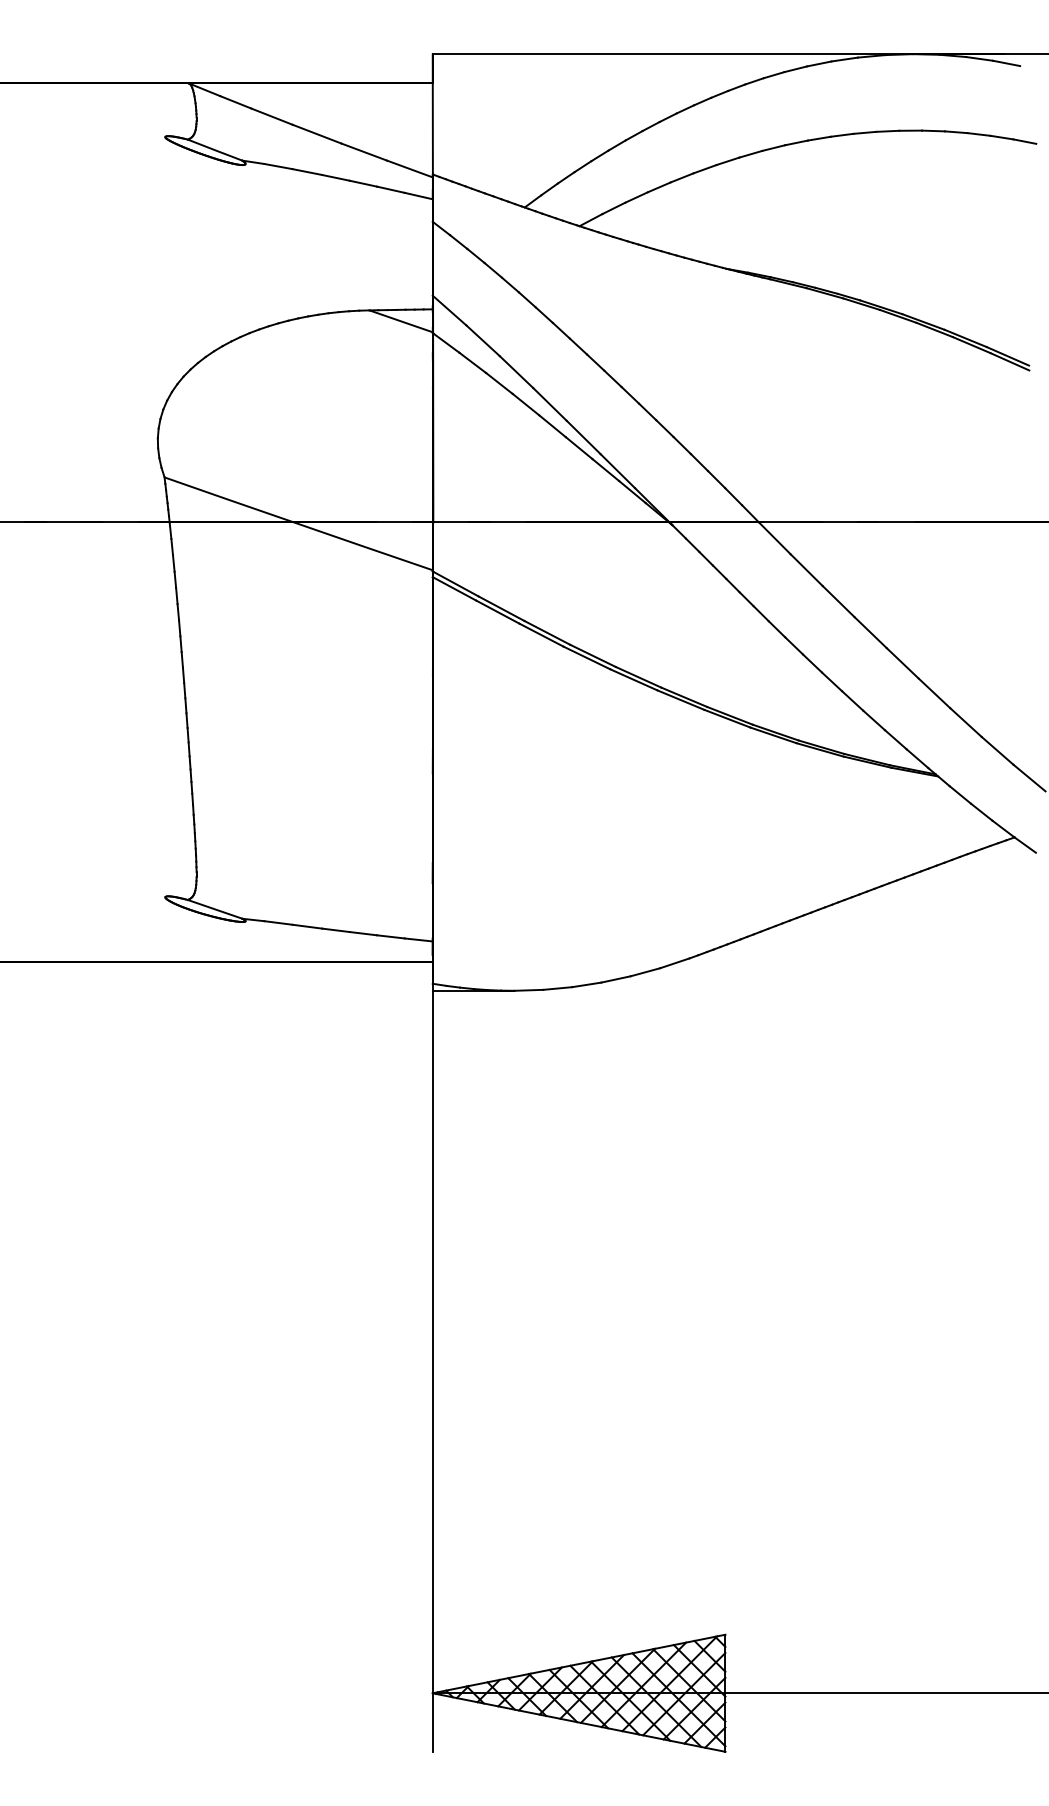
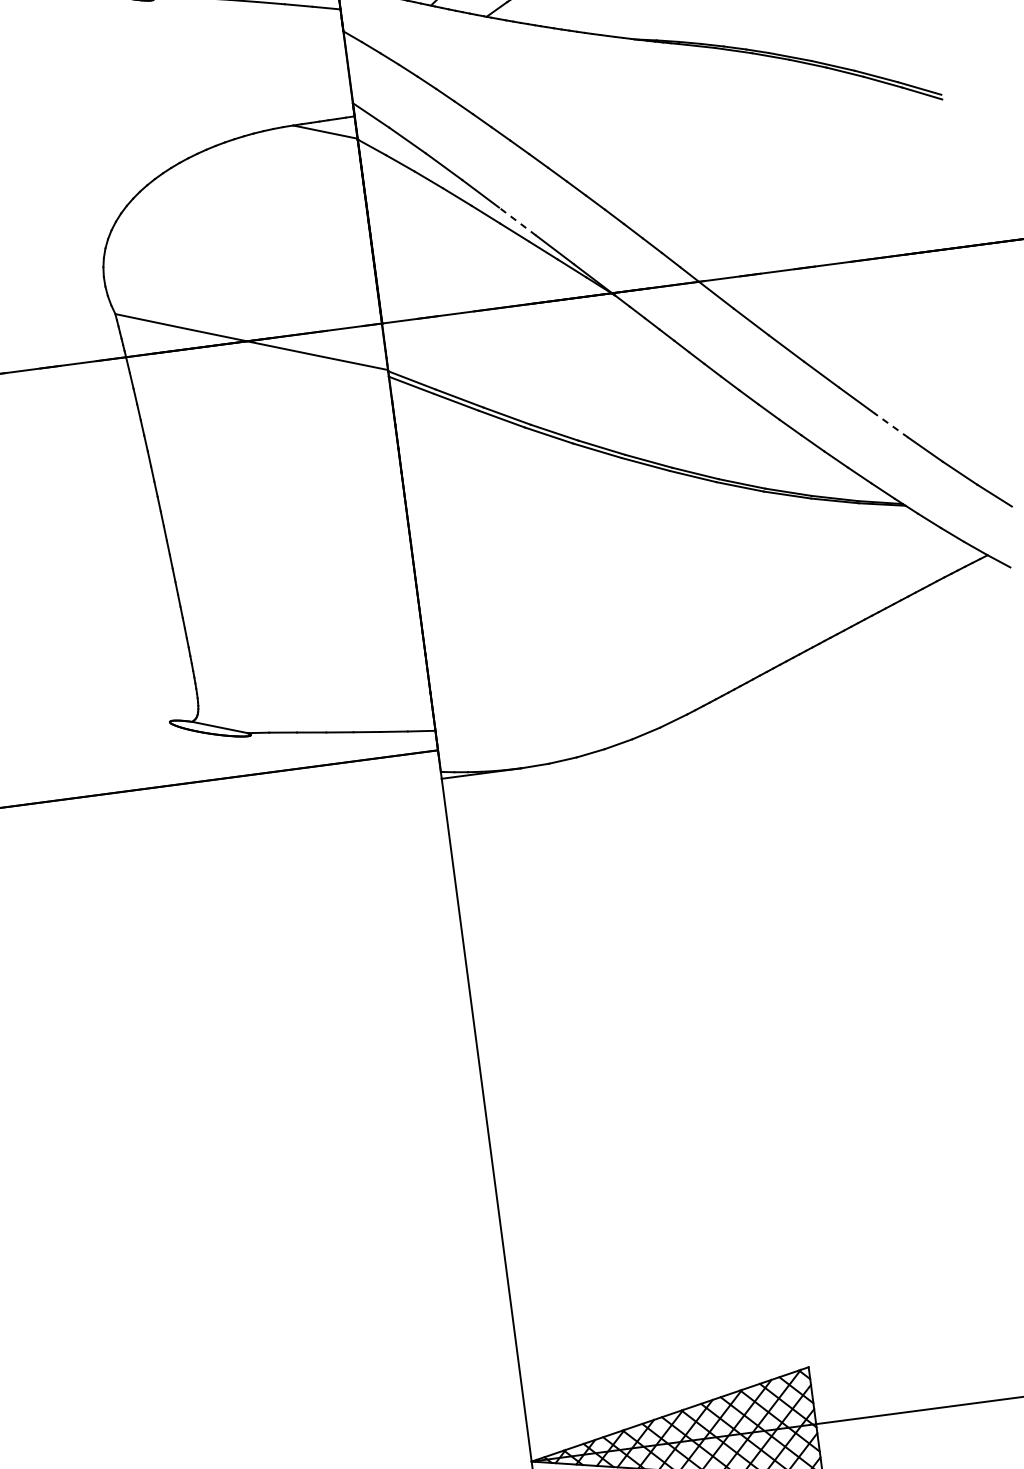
line: (583, 437) -> (517, 221), solid -> dashed
line: (934, 693) -> (891, 425), solid -> dashed

